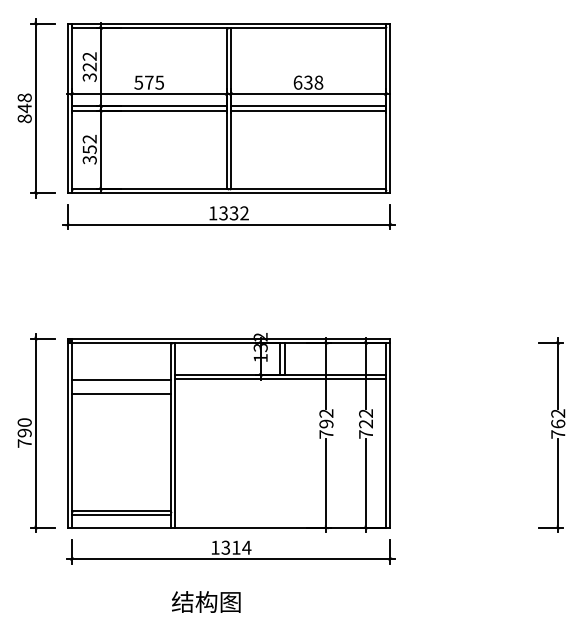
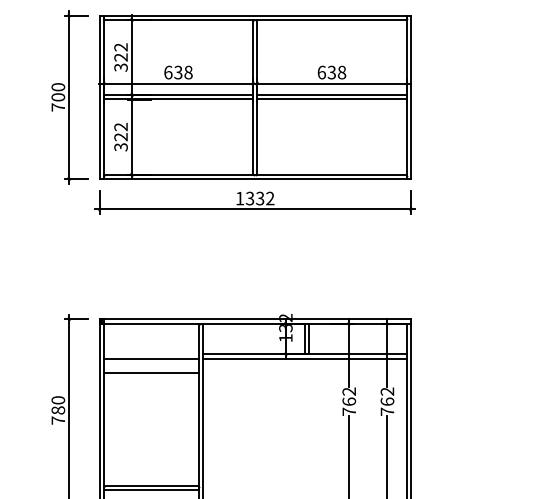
text: (149, 82) -> (178, 72), 575 -> 638
text: (24, 108) -> (58, 97), 848 -> 700
text: (89, 149) -> (120, 137), 352 -> 322
text: (326, 423) -> (349, 401), 792 -> 762
text: (366, 423) -> (387, 401), 722 -> 762
text: (24, 432) -> (58, 409), 790 -> 780

